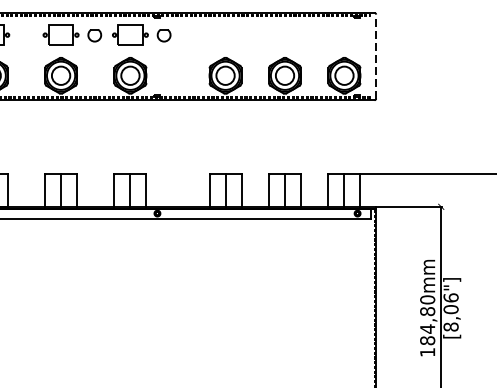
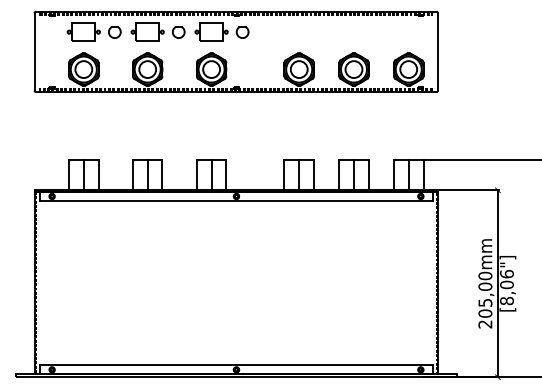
part: (25, 35) -> (114, 32), added
line: (375, 56) -> (437, 51), dashed -> solid
text: (427, 331) -> (485, 305), 184,80mm -> 205,00mm

